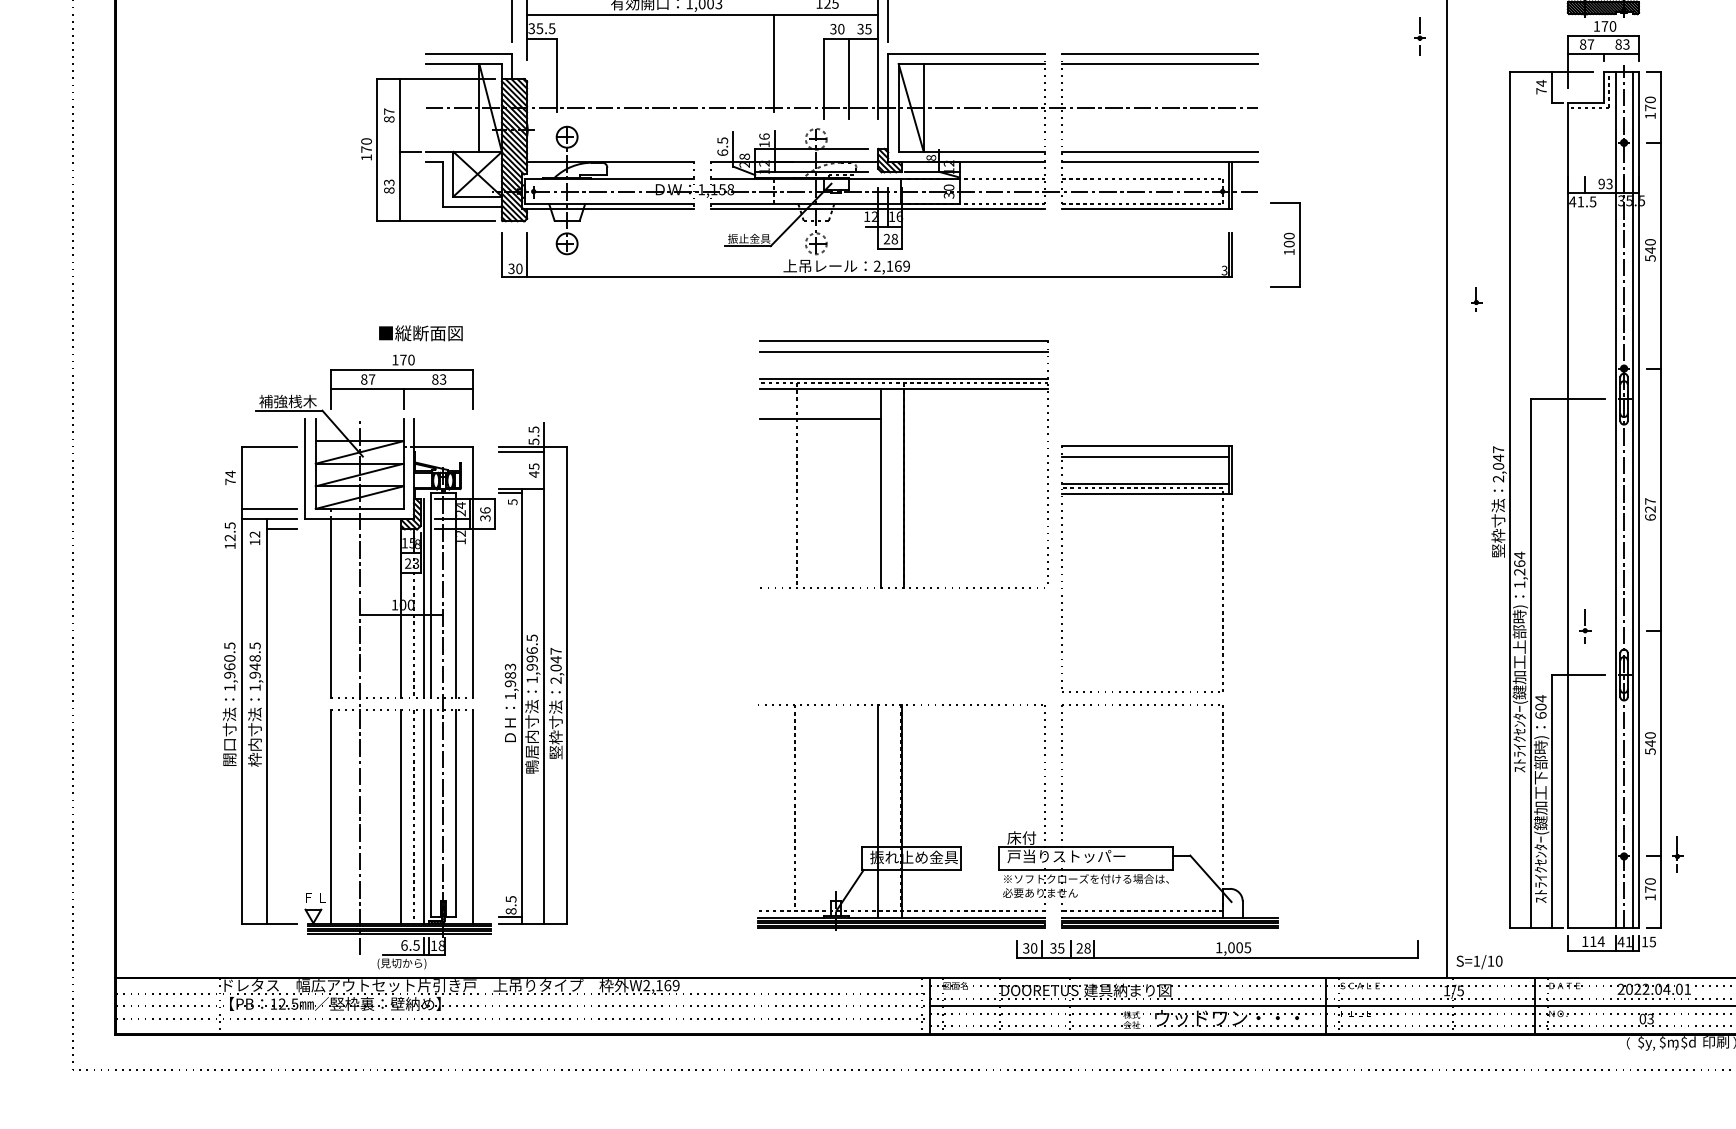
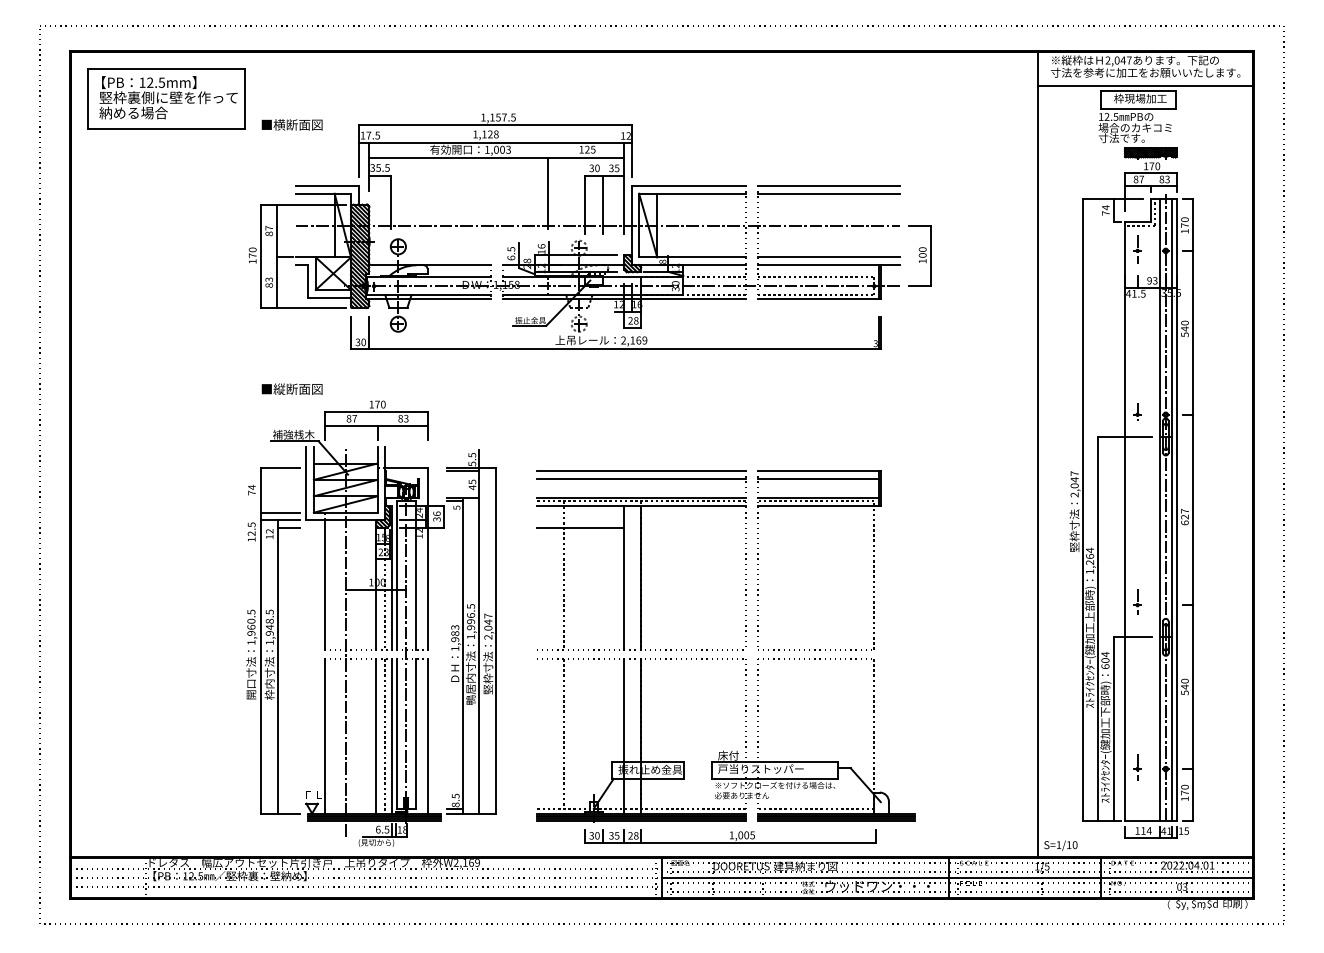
part: (1419, 36) -> (1137, 249), moved
part: (1284, 244) -> (919, 255), moved
part: (1476, 297) -> (1137, 411), moved
part: (904, 464) -> (641, 560), moved
part: (395, 661) -> (371, 623), moved
part: (1677, 854) -> (1137, 767), moved
part: (1217, 949) -> (730, 836), moved

